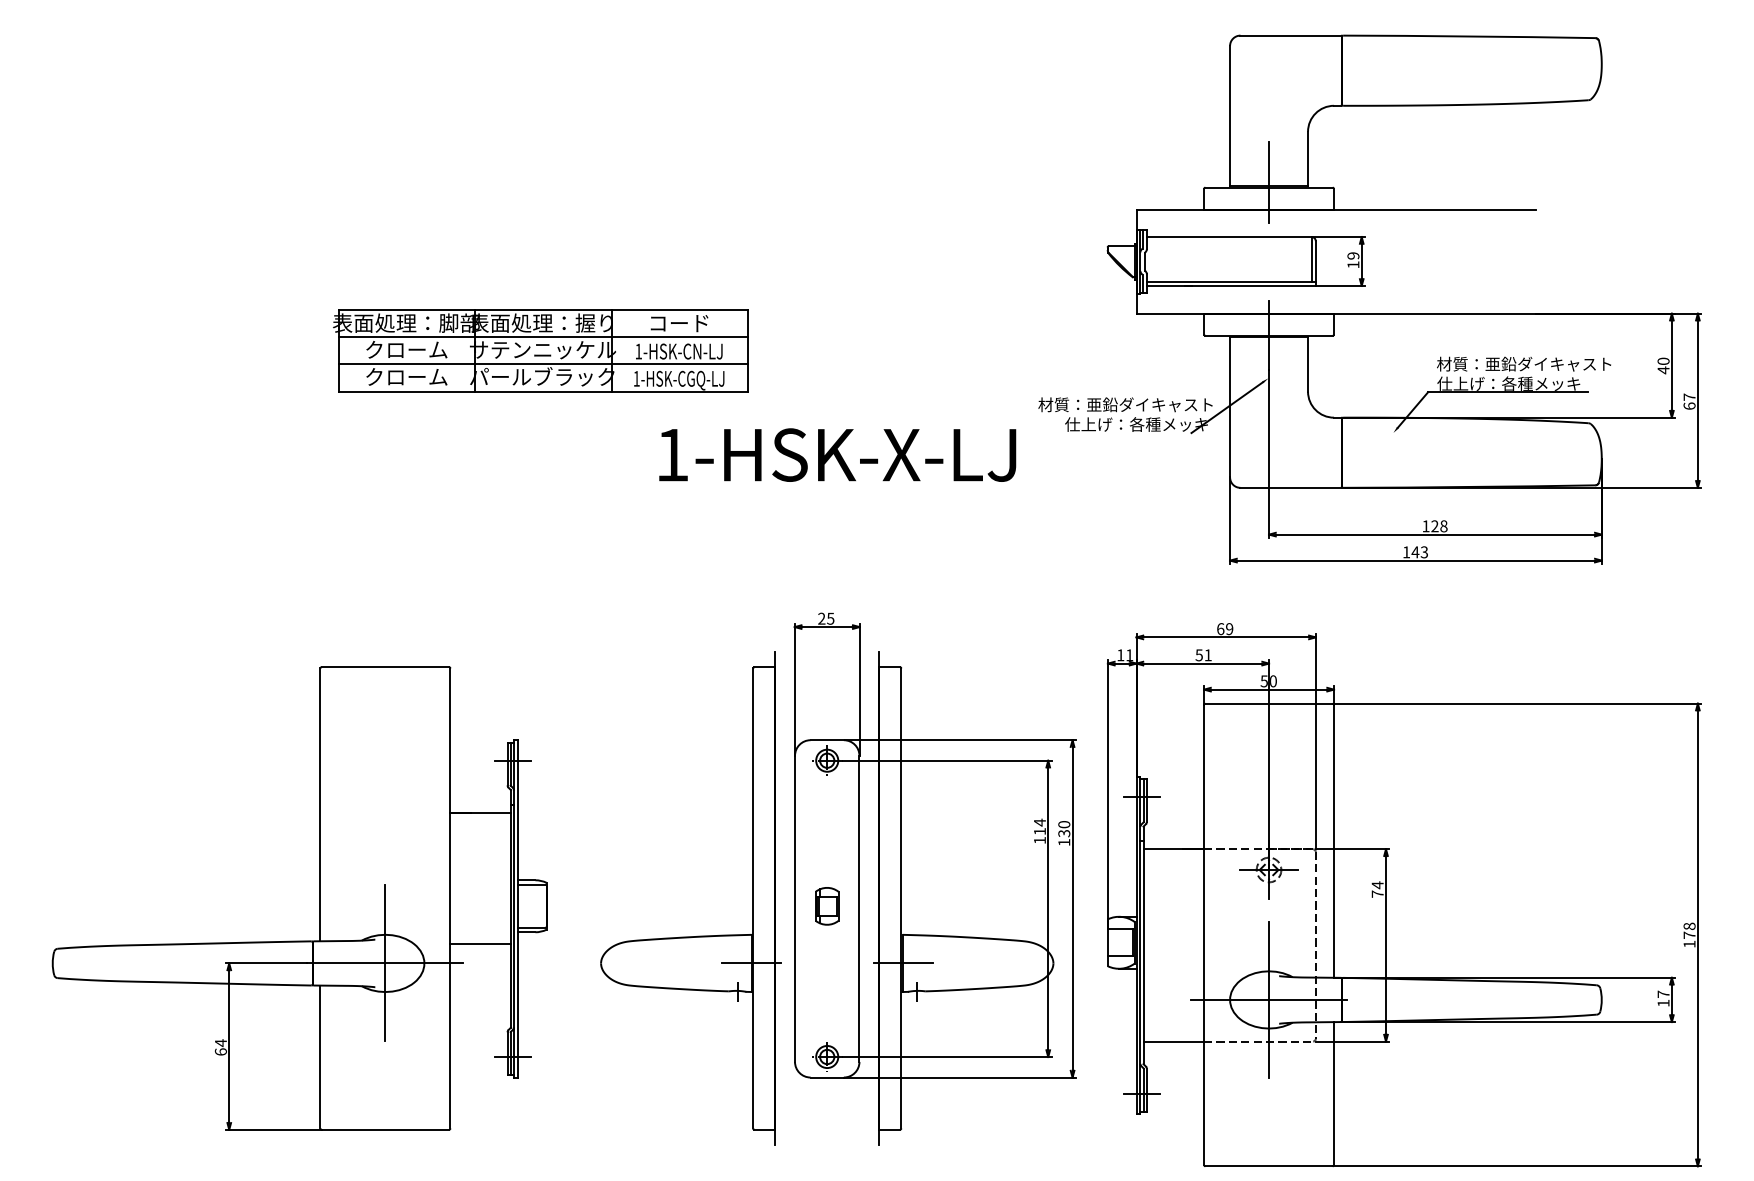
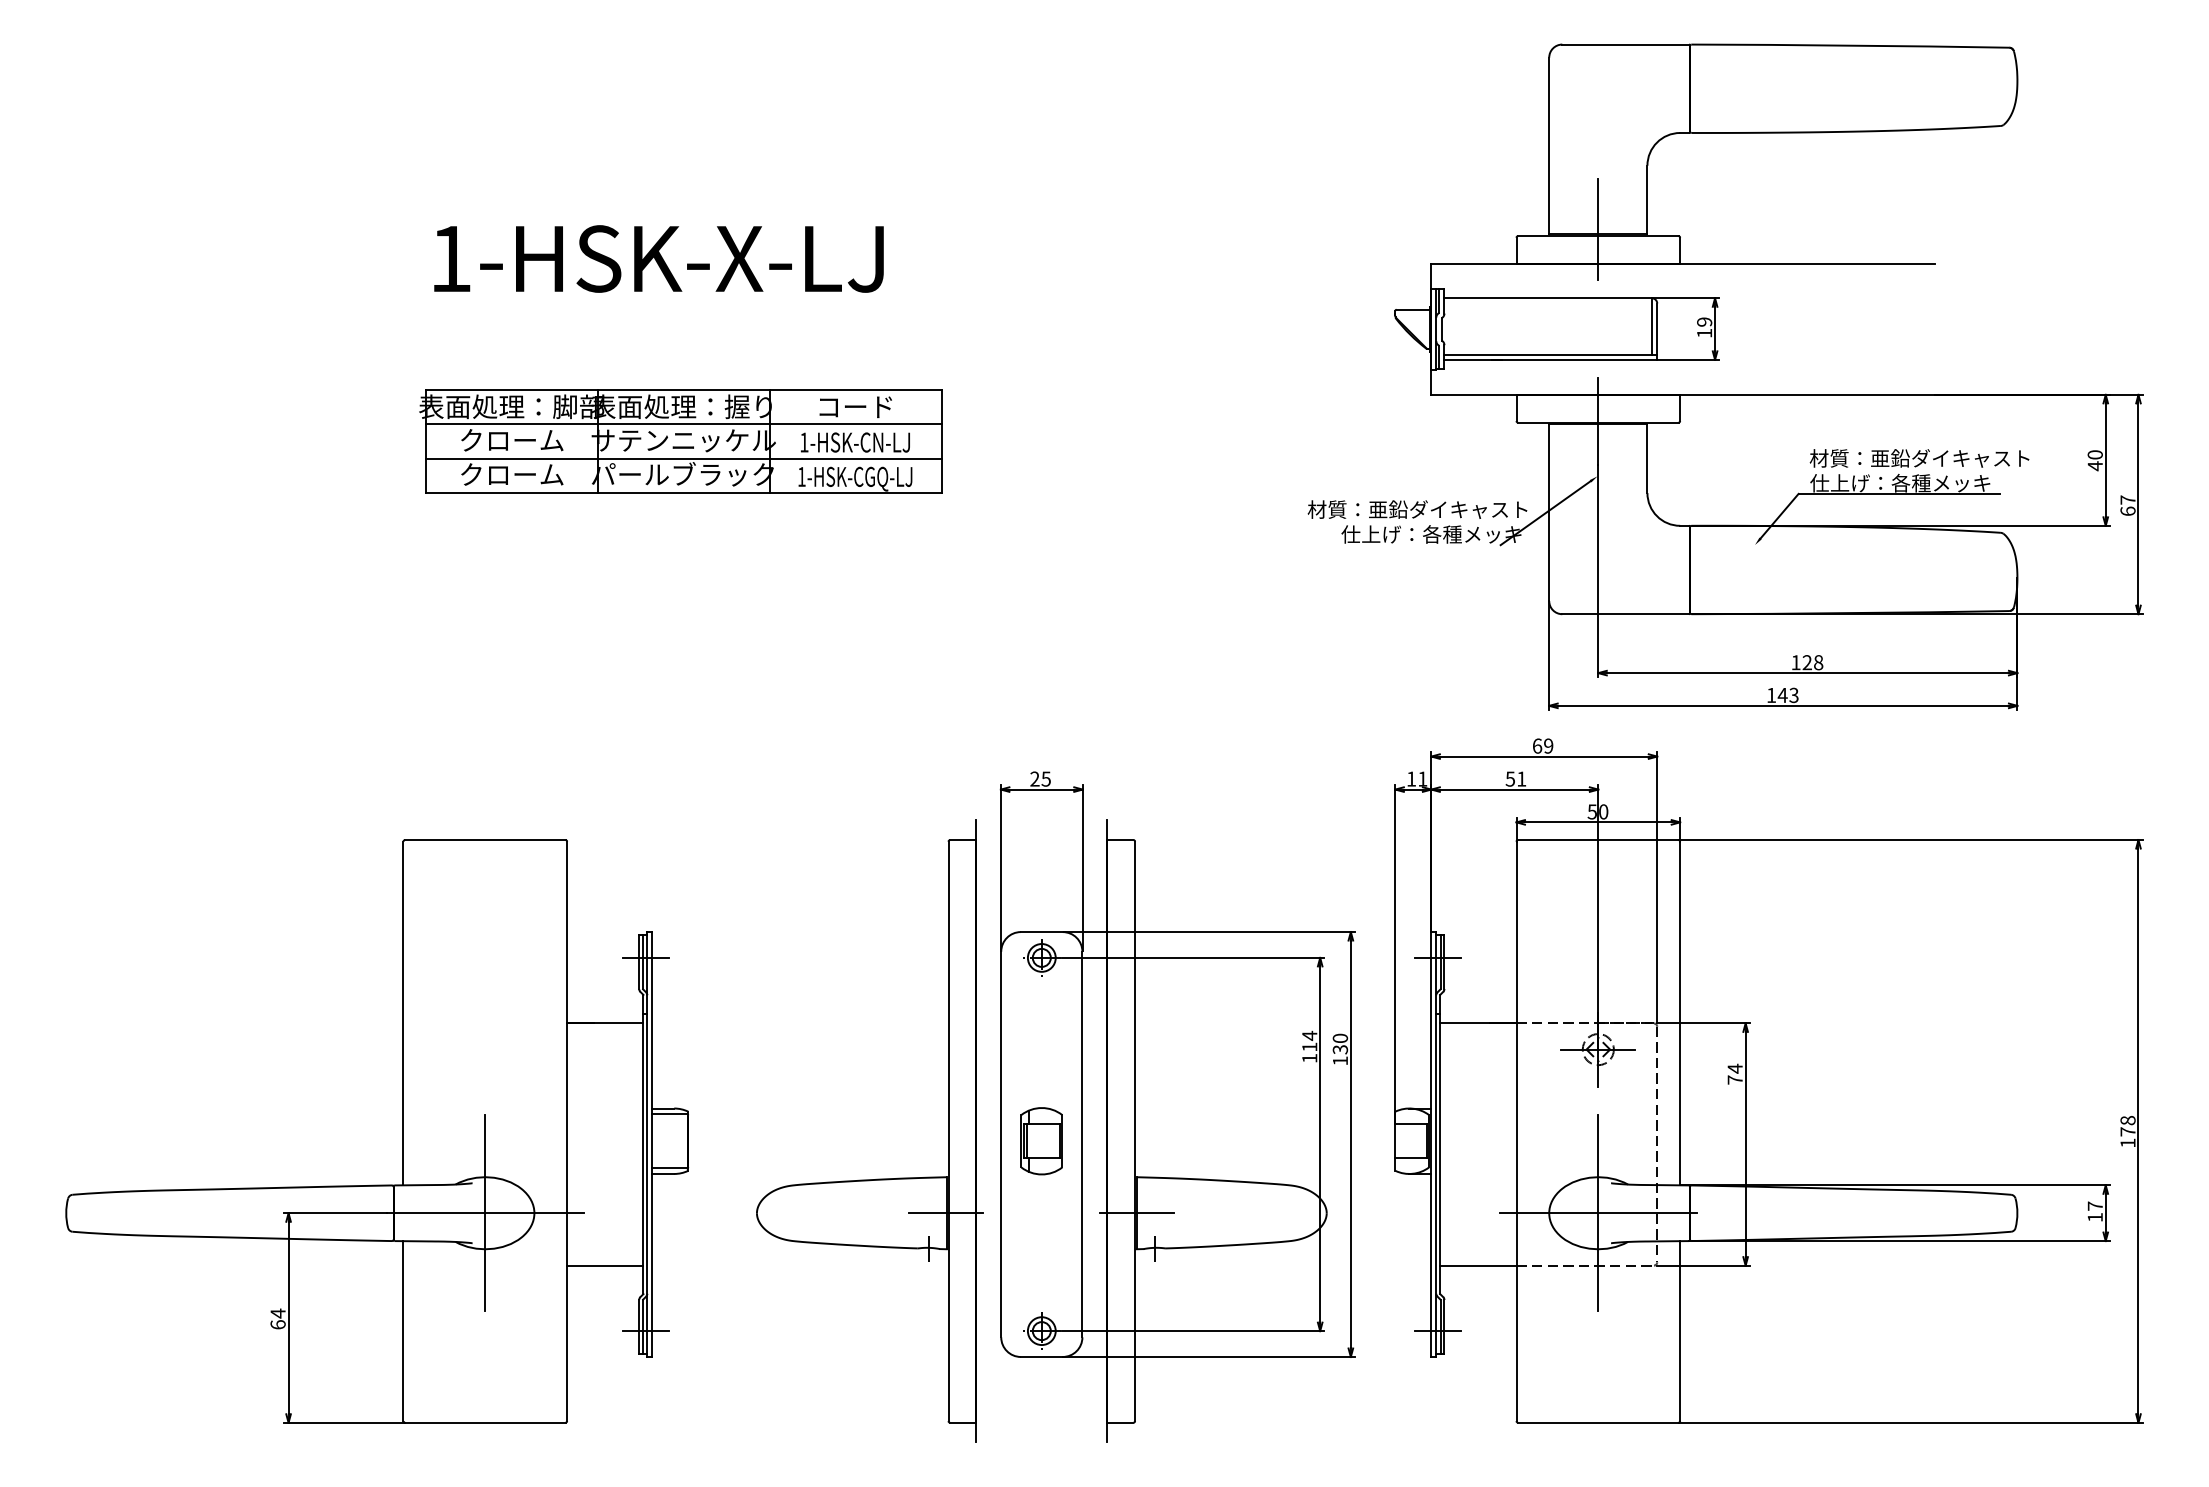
text: (837, 454) -> (658, 258), moved
part: (1404, 894) -> (1768, 1080), moved
part: (826, 906) -> (1041, 1141), size x1.43
line: (480, 943) -> (605, 1265), moved

